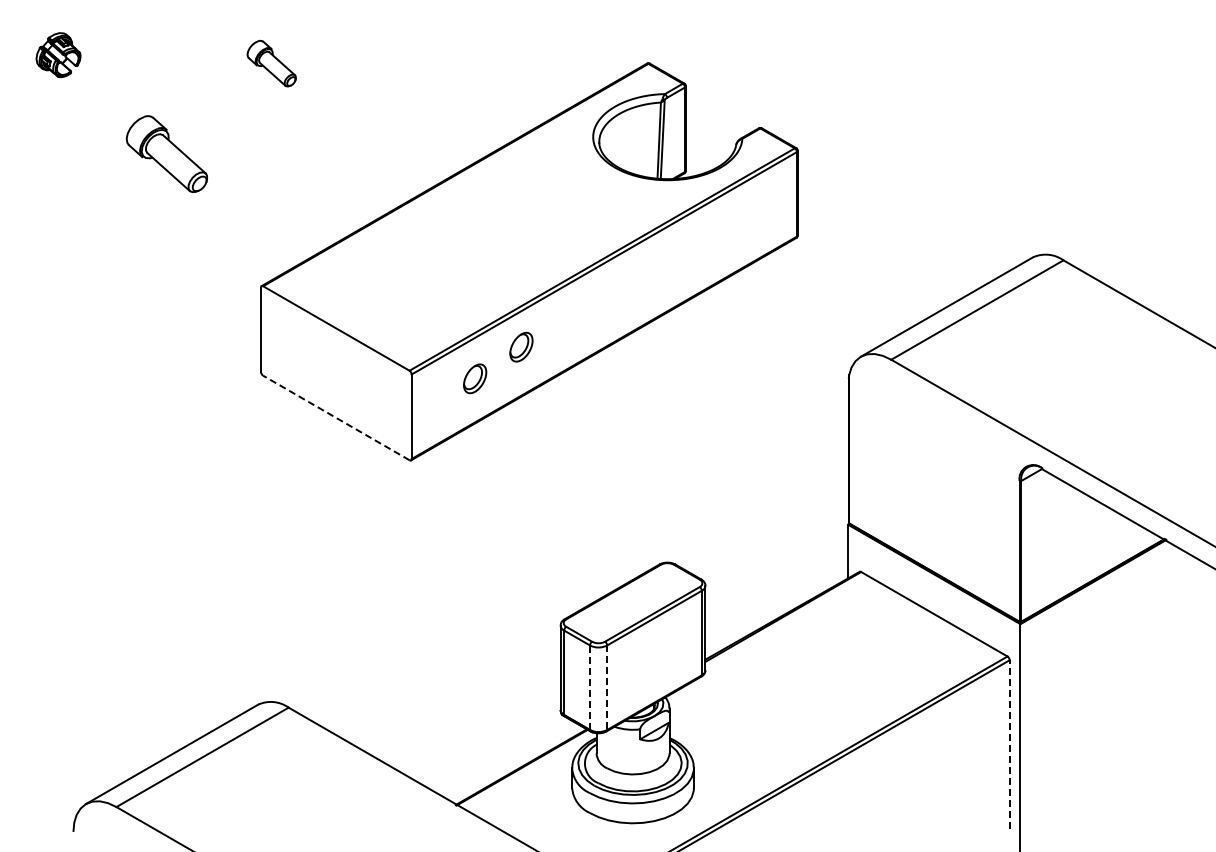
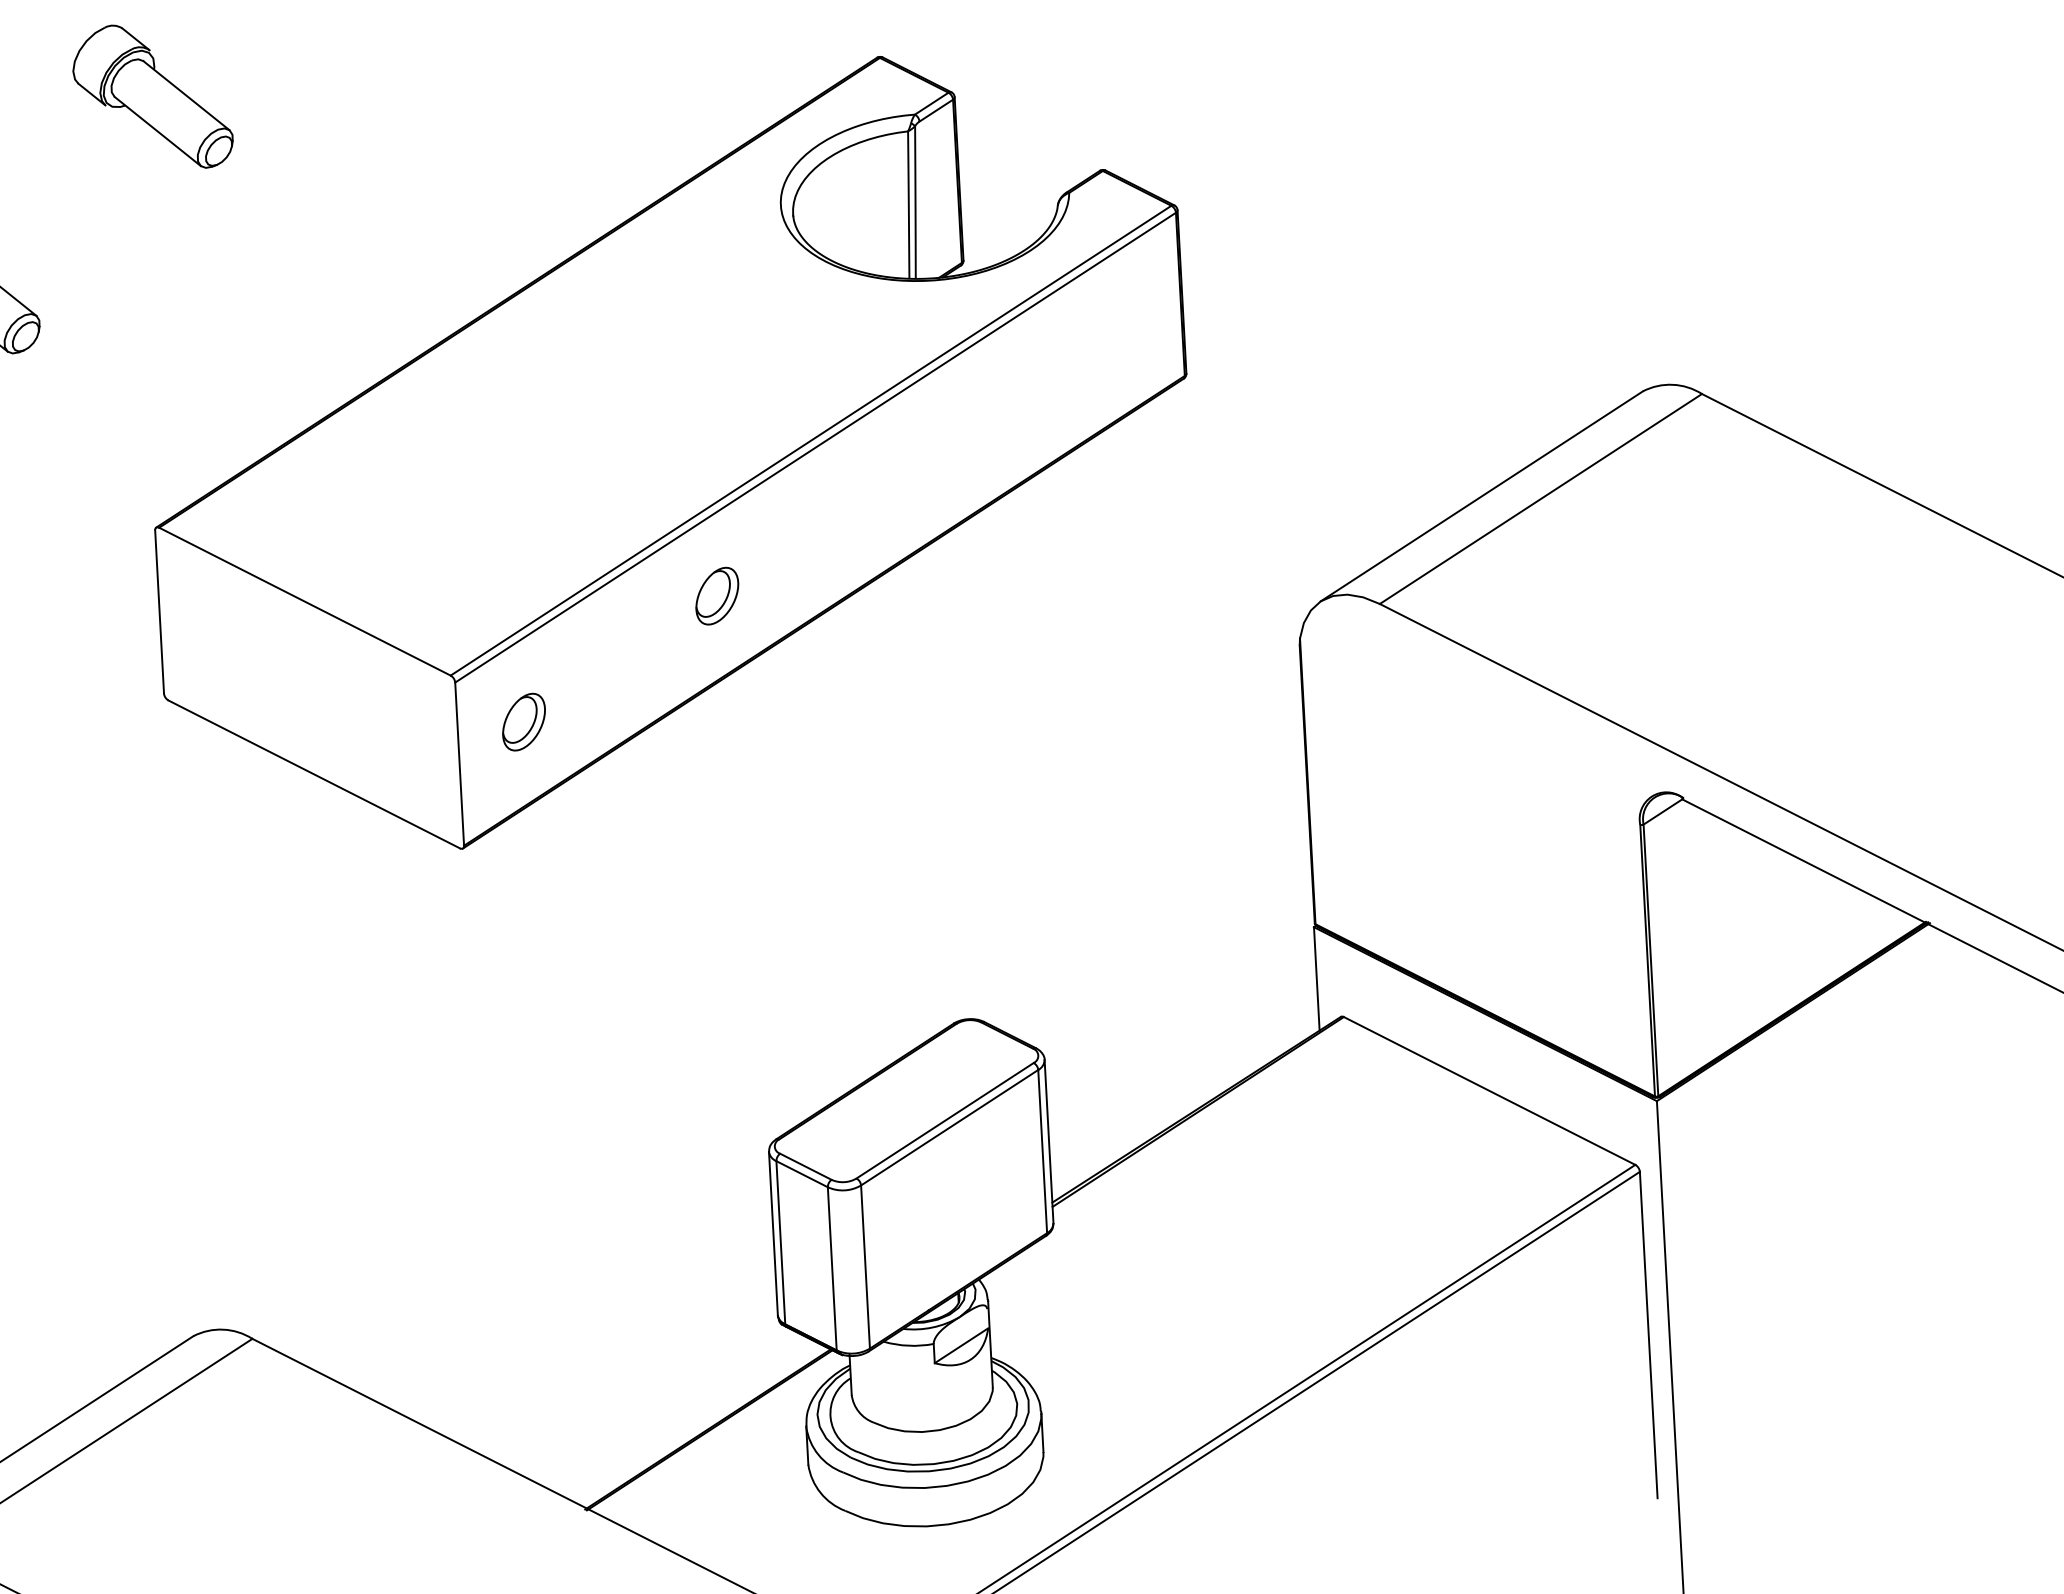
part: (271, 63) -> (151, 96), size x1.67
part: (521, 346) -> (717, 594), moved
part: (475, 378) -> (524, 721), moved
line: (335, 417) -> (312, 773), dashed -> solid
line: (589, 687) -> (831, 1268), dashed -> solid
line: (607, 688) -> (866, 1268), dashed -> solid
line: (1009, 744) -> (1648, 1334), dashed -> solid

